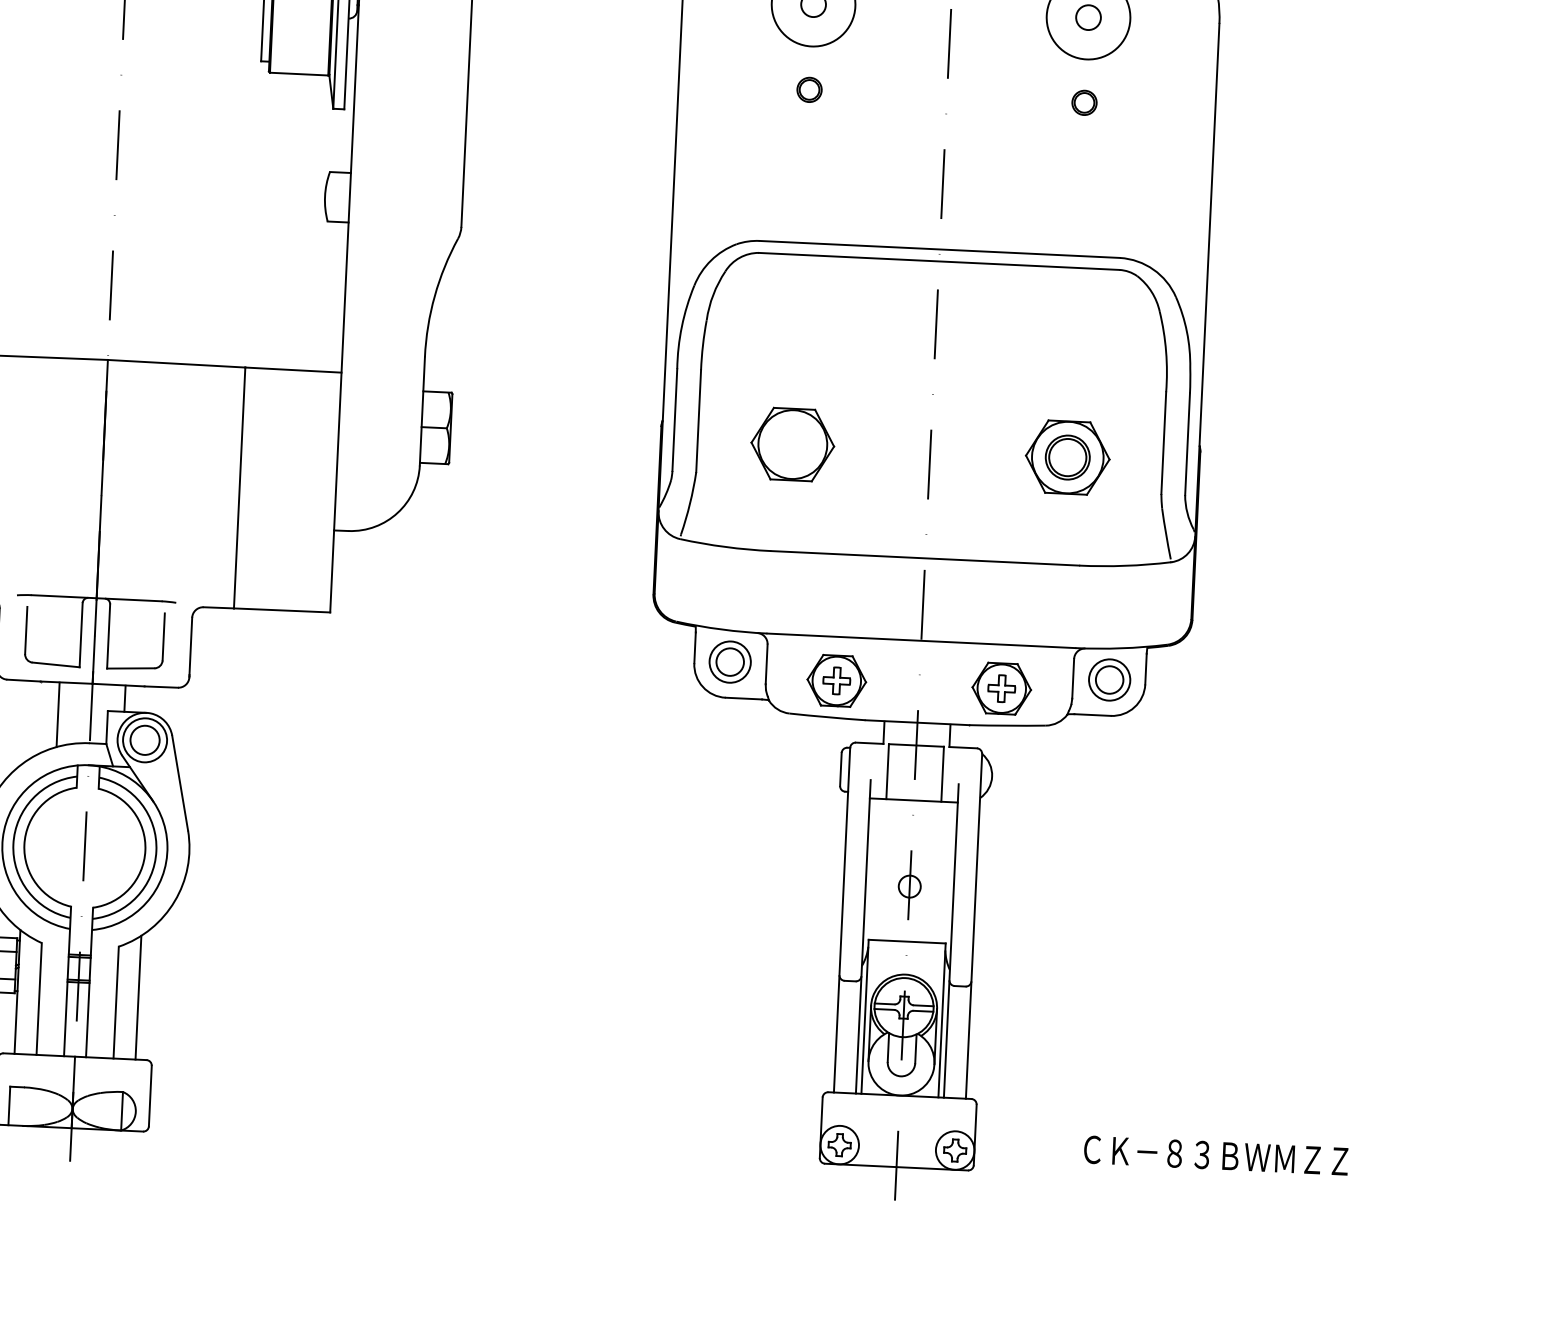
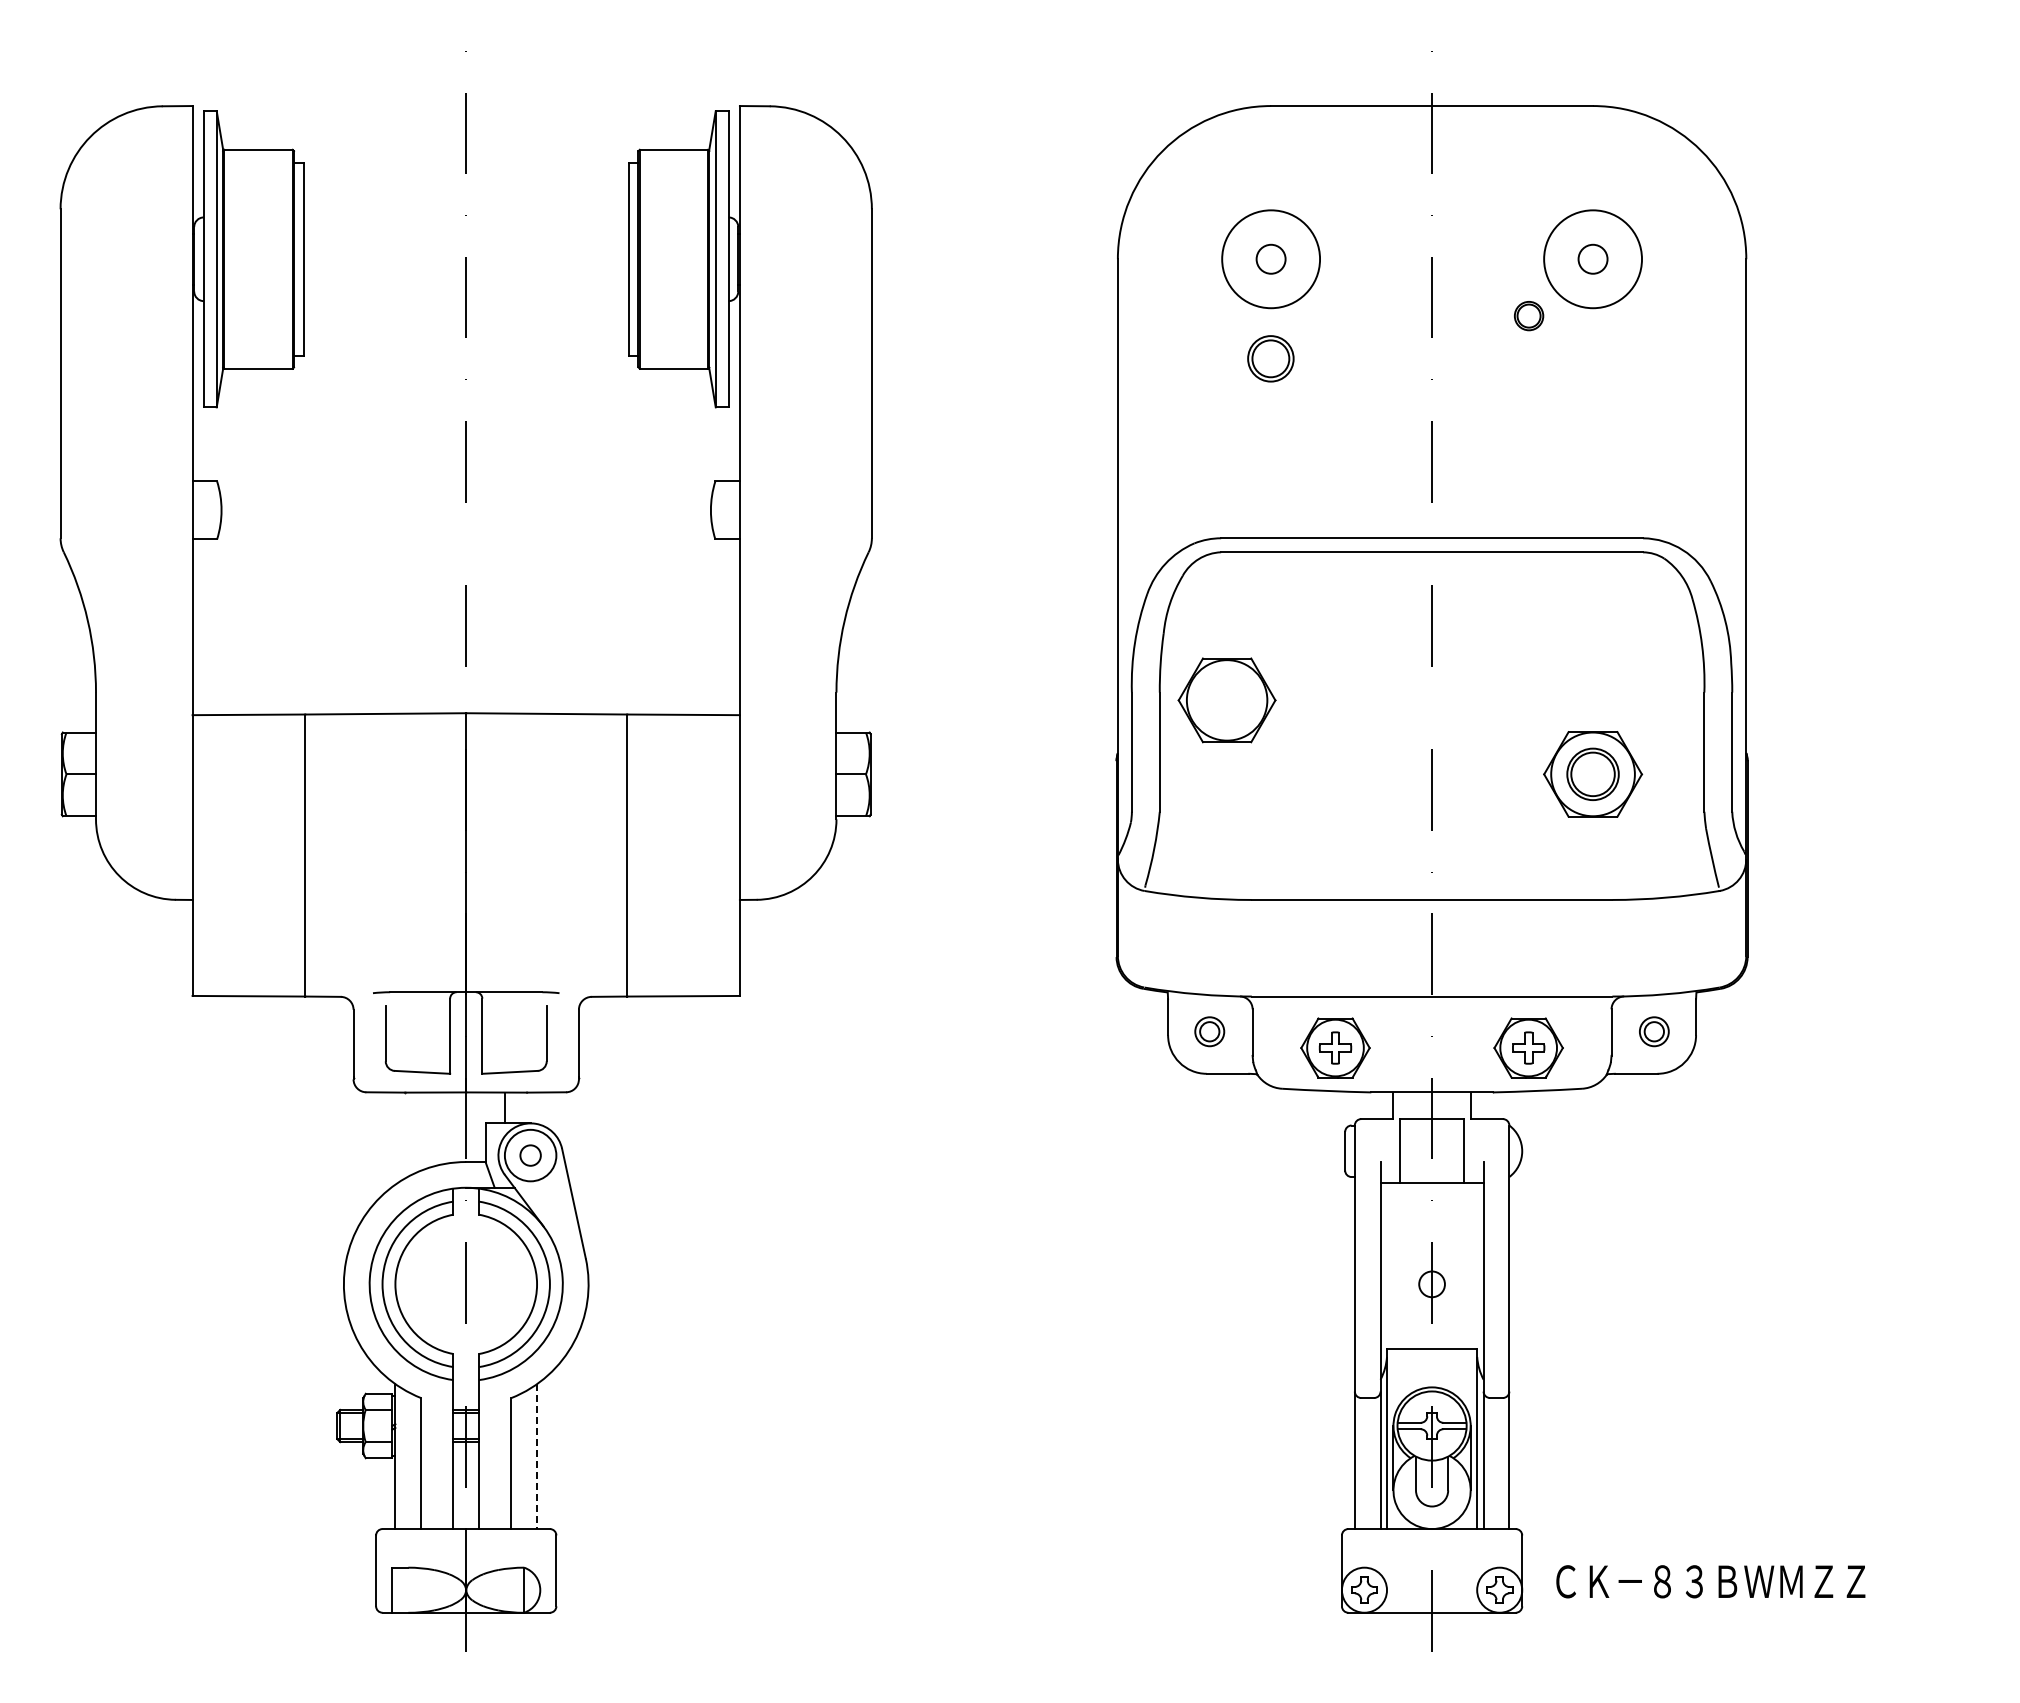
part: (809, 90) -> (1271, 359), size x1.6
part: (1084, 103) -> (1529, 316), moved
part: (792, 444) -> (1226, 700), moved
part: (729, 661) -> (1209, 1031), size x0.6
part: (1109, 679) -> (1654, 1031), size x0.6
line: (58, 714) -> (427, 1130), removed
circle: (144, 740) -> (530, 1155), size x0.6
line: (138, 998) -> (537, 1457), solid -> dashed
text: (1215, 1155) -> (1710, 1581), moved

